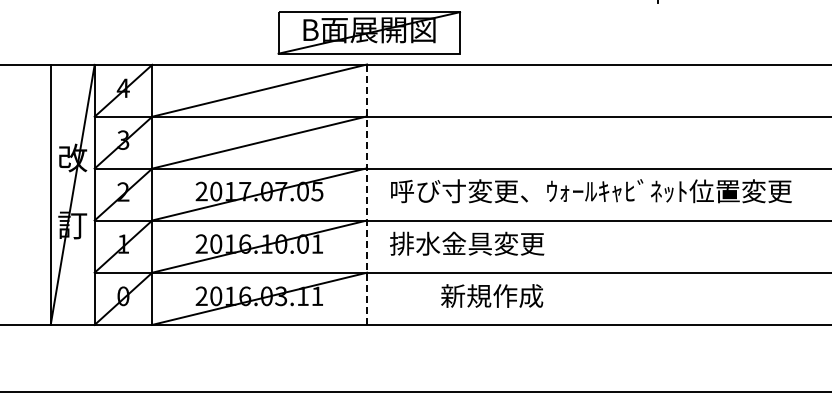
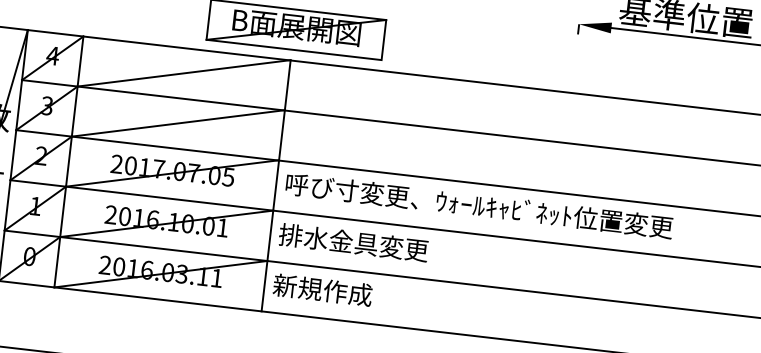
text: (591, 191) -> (479, 206), moved
line: (367, 195) -> (276, 186), dashed -> solid
text: (467, 243) -> (354, 242), moved
text: (492, 295) -> (323, 289), moved

